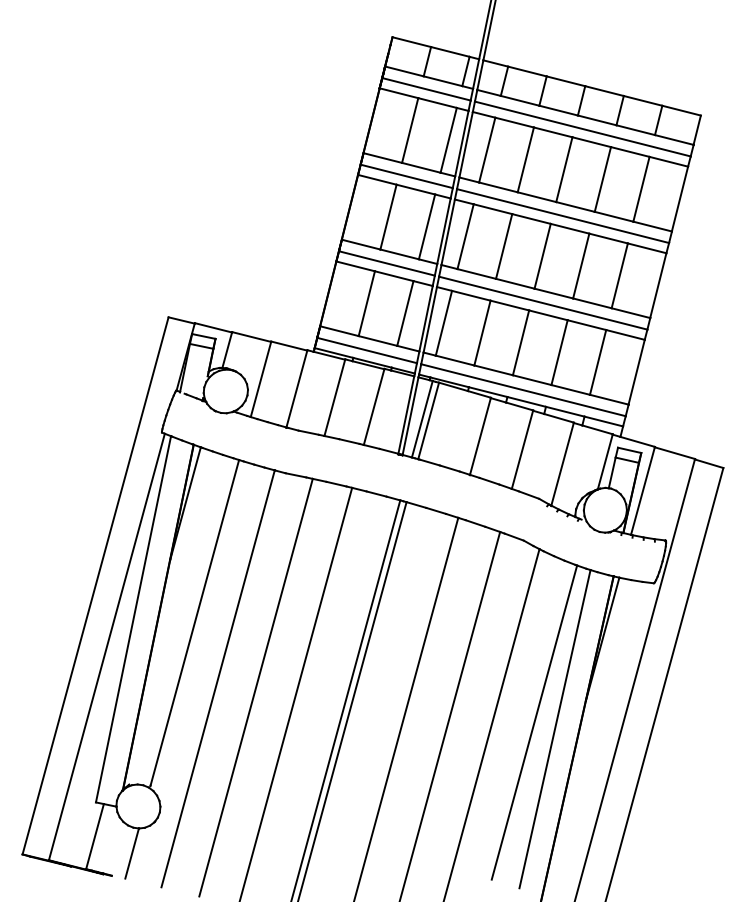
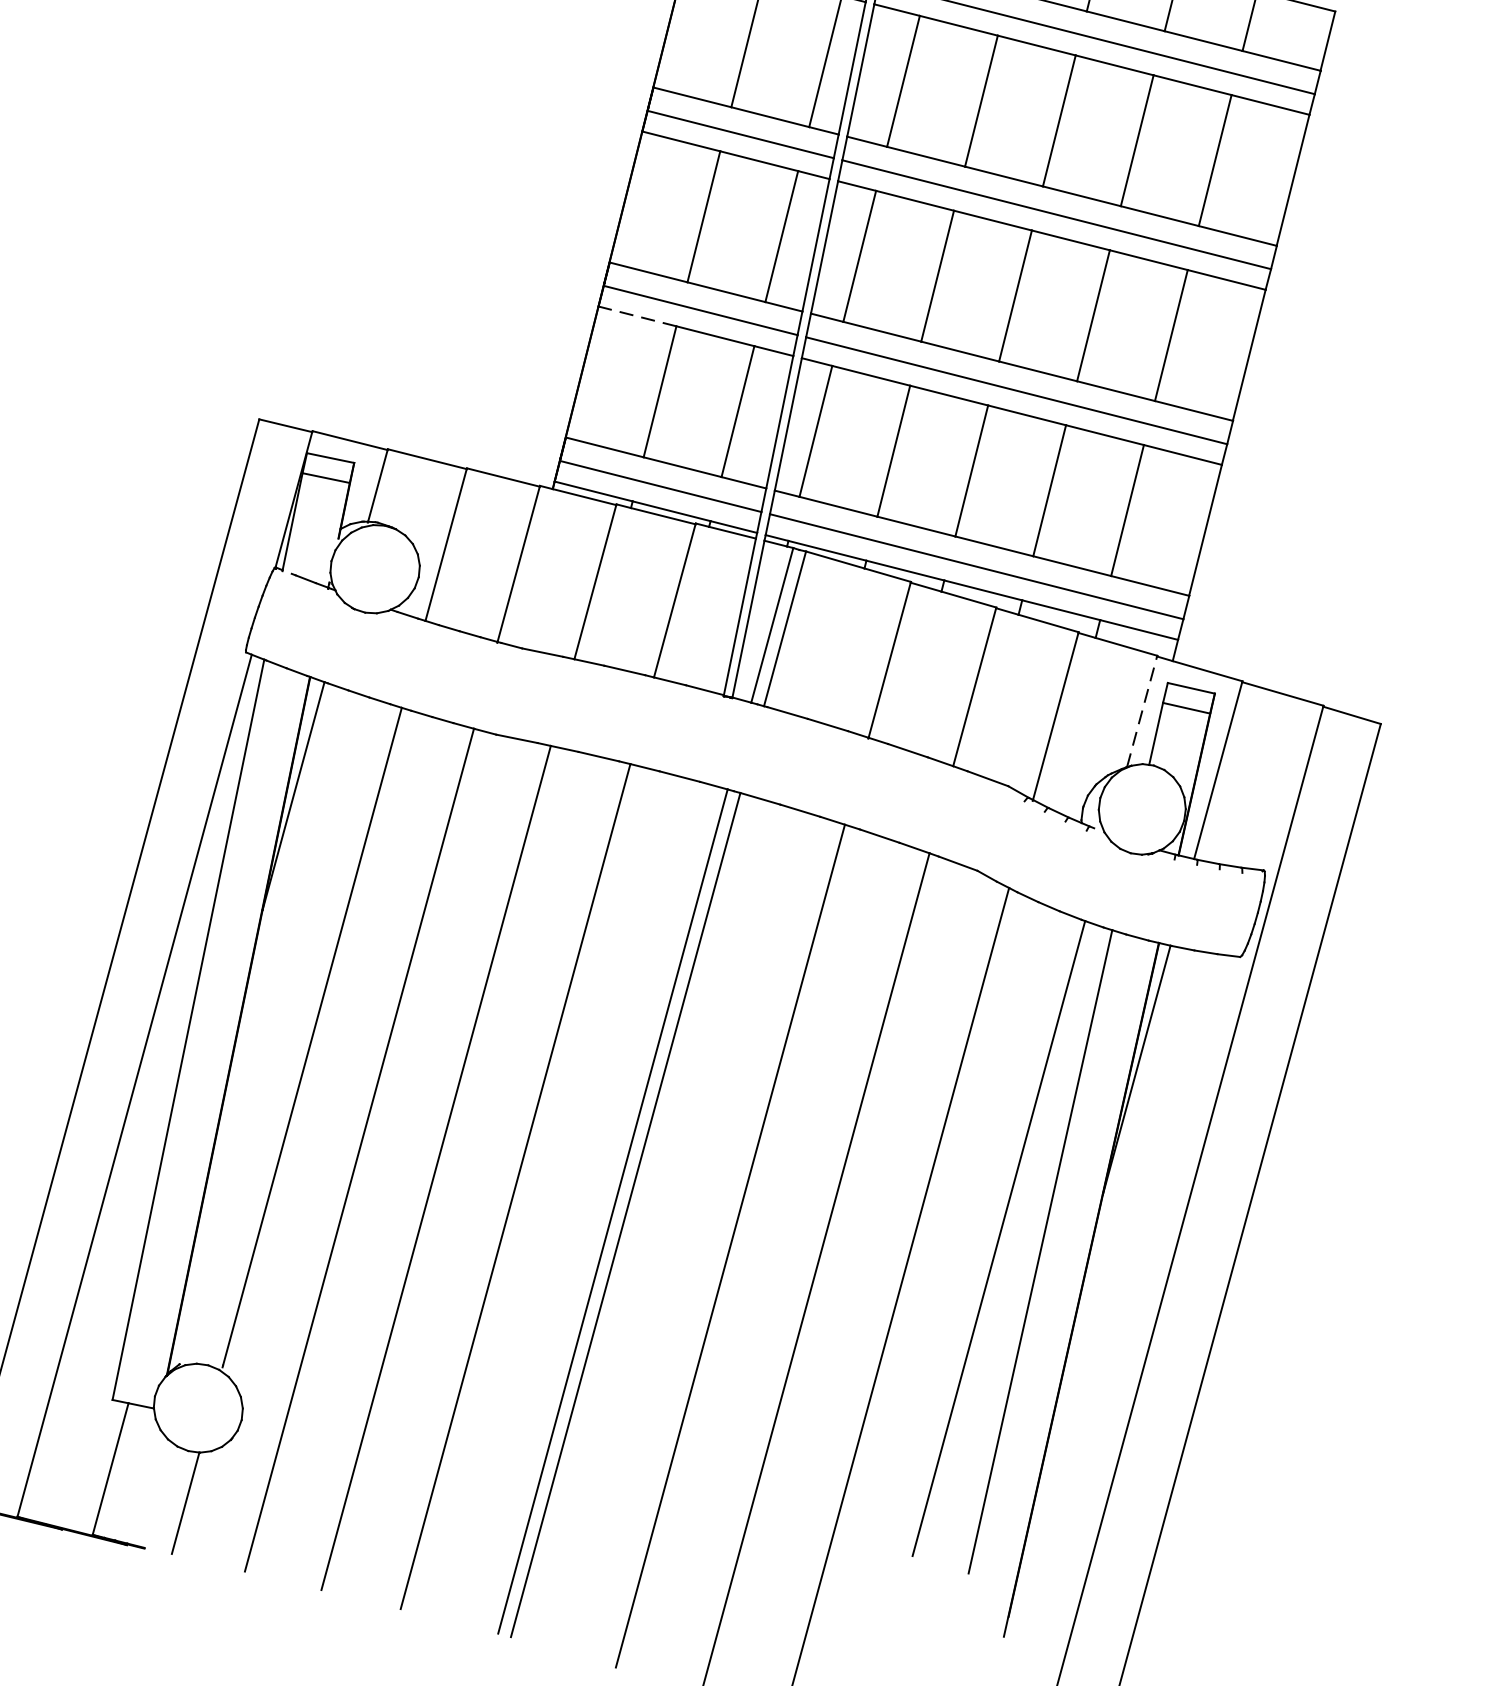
line: (355, 266) -> (637, 316), solid -> dashed
line: (605, 461) -> (1142, 710), solid -> dashed

